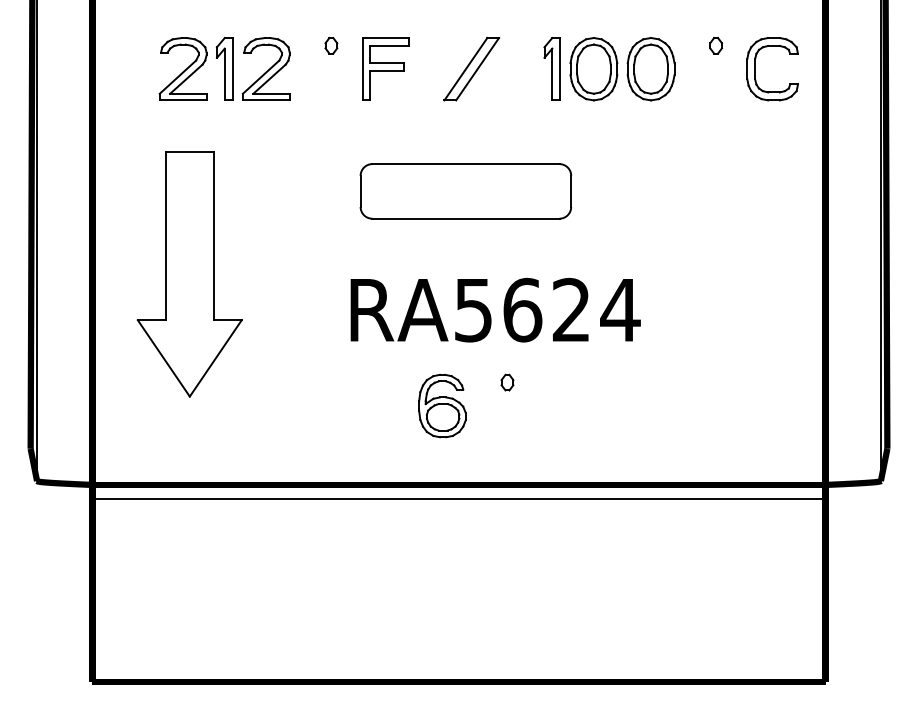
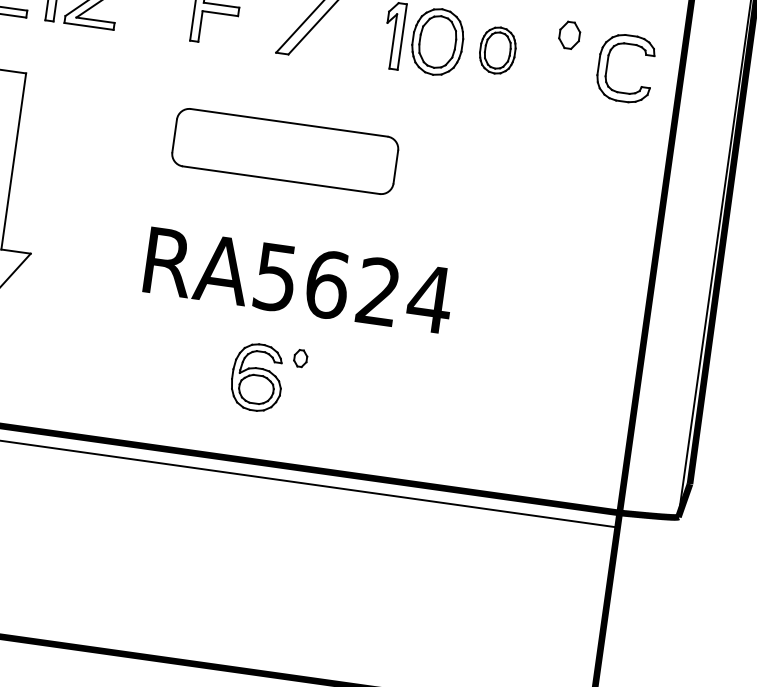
part: (715, 45) -> (568, 35), size x1.6
part: (650, 69) -> (497, 50), size x0.7
part: (442, 405) -> (257, 376), moved

